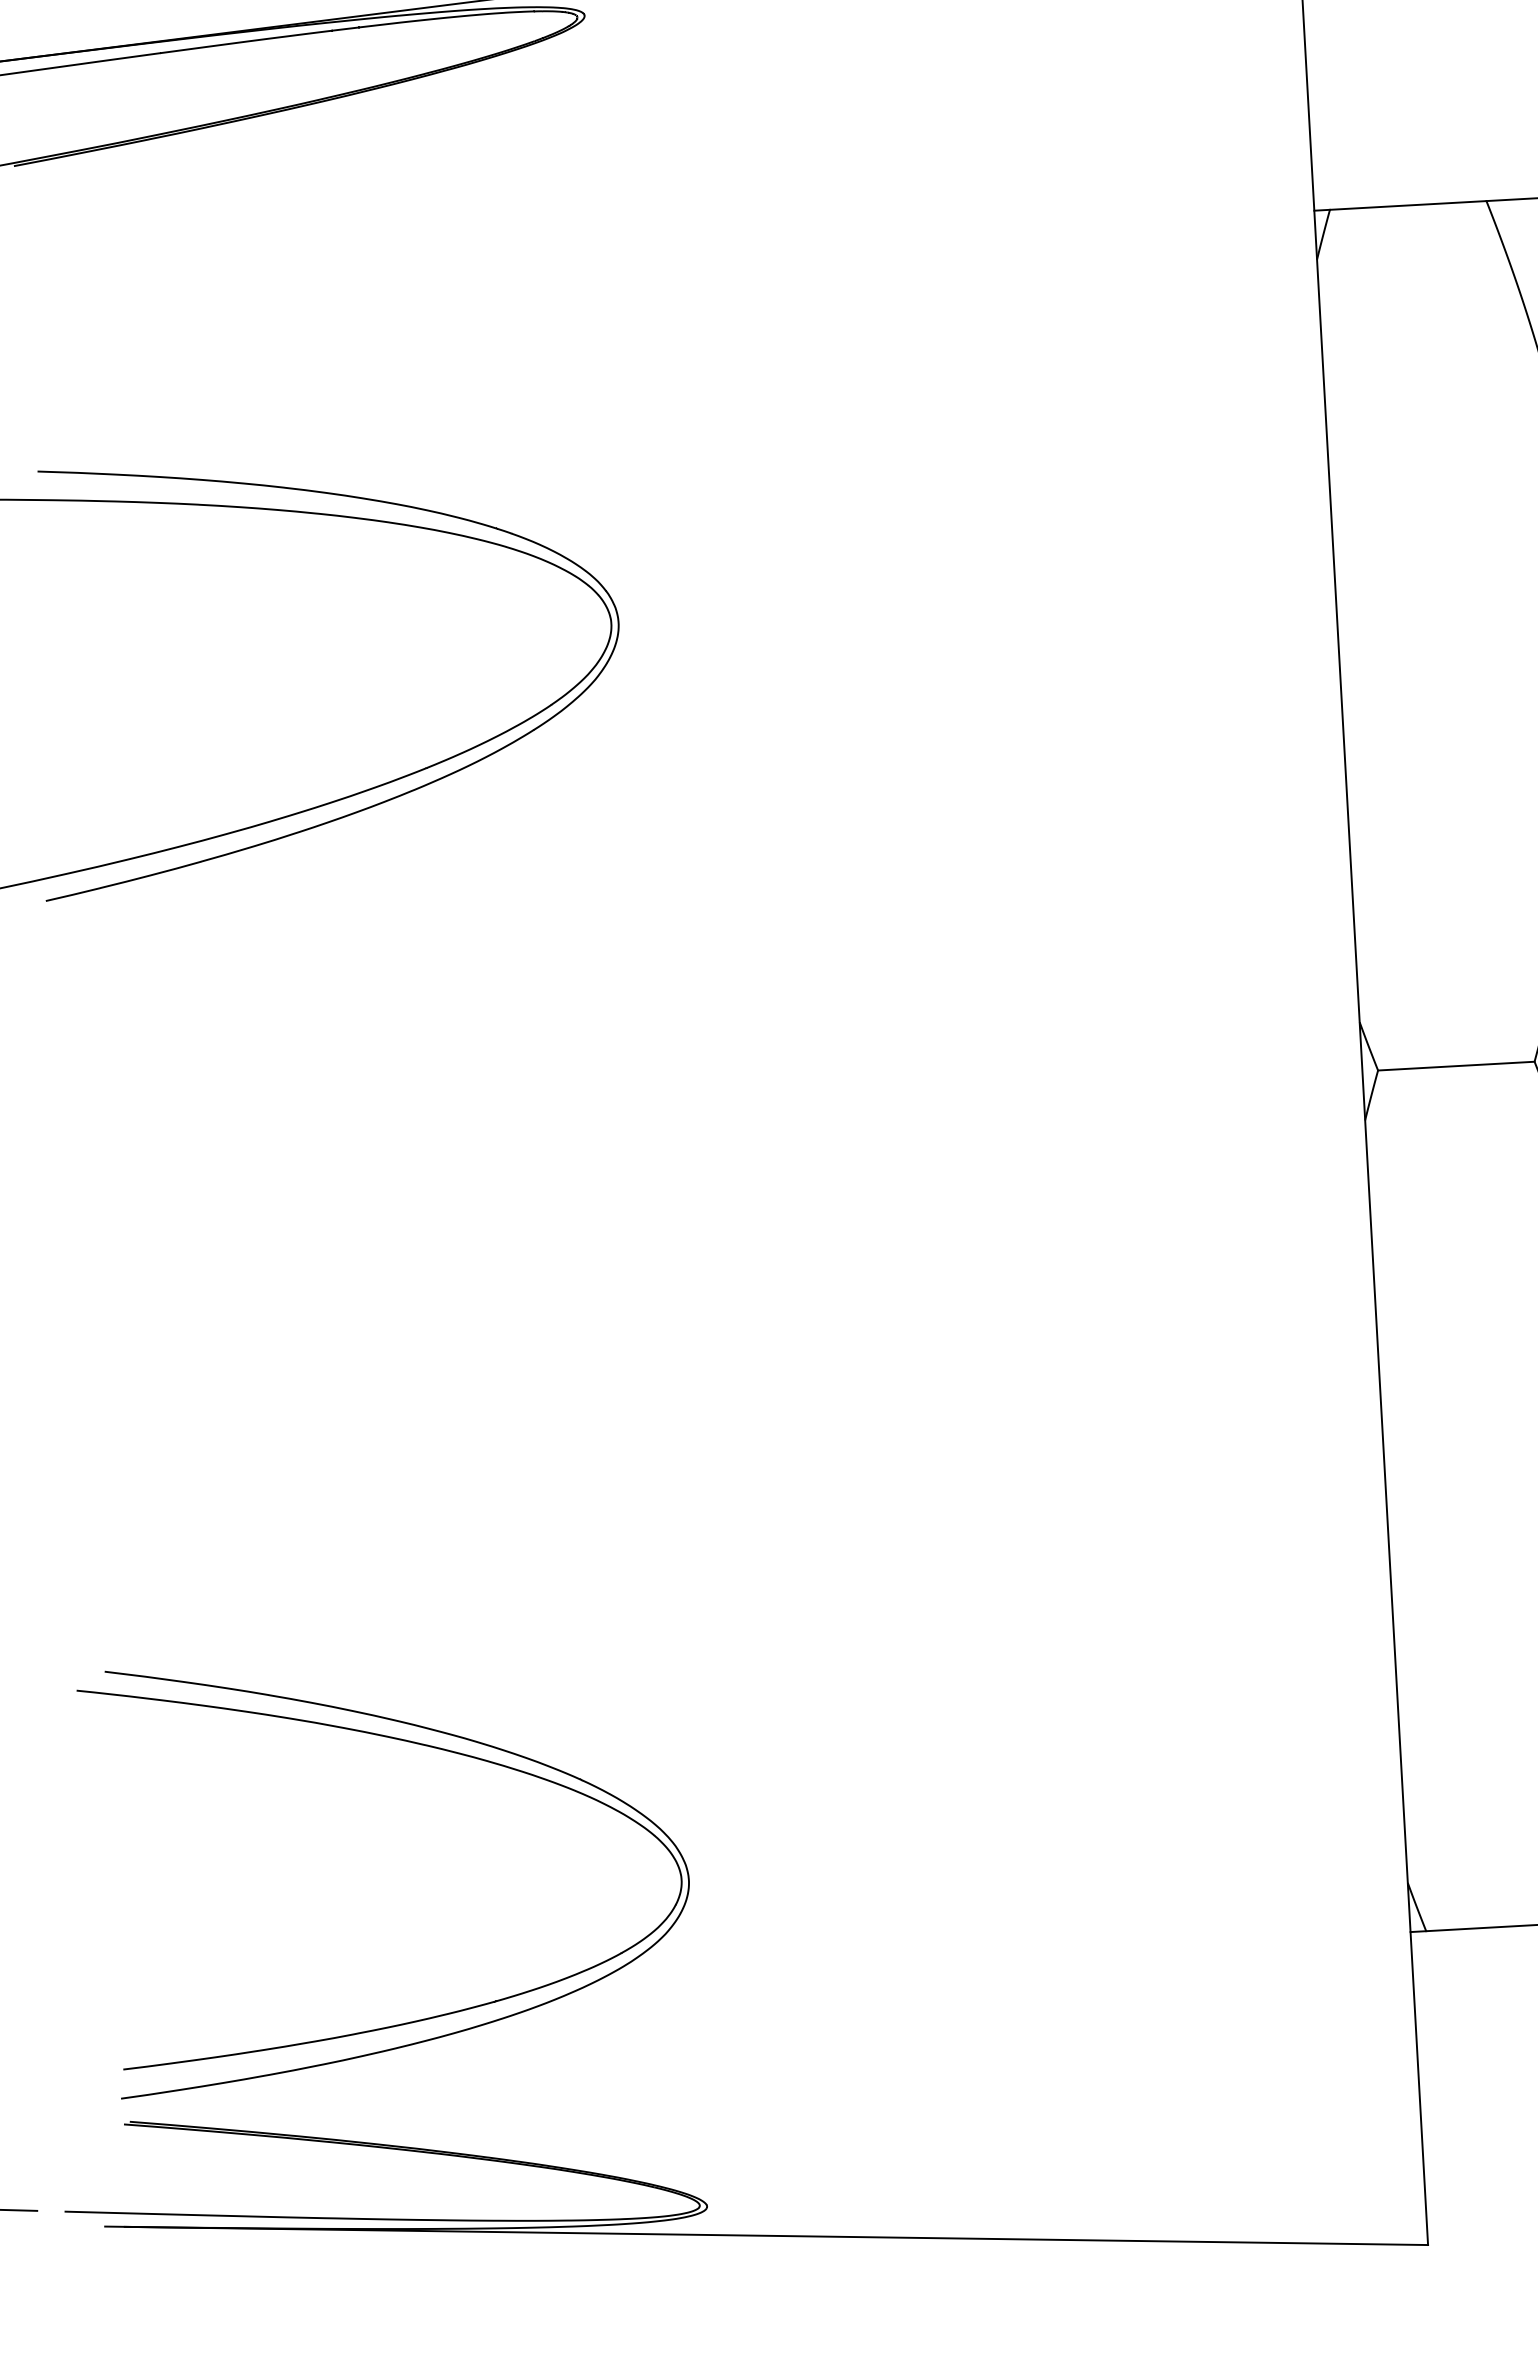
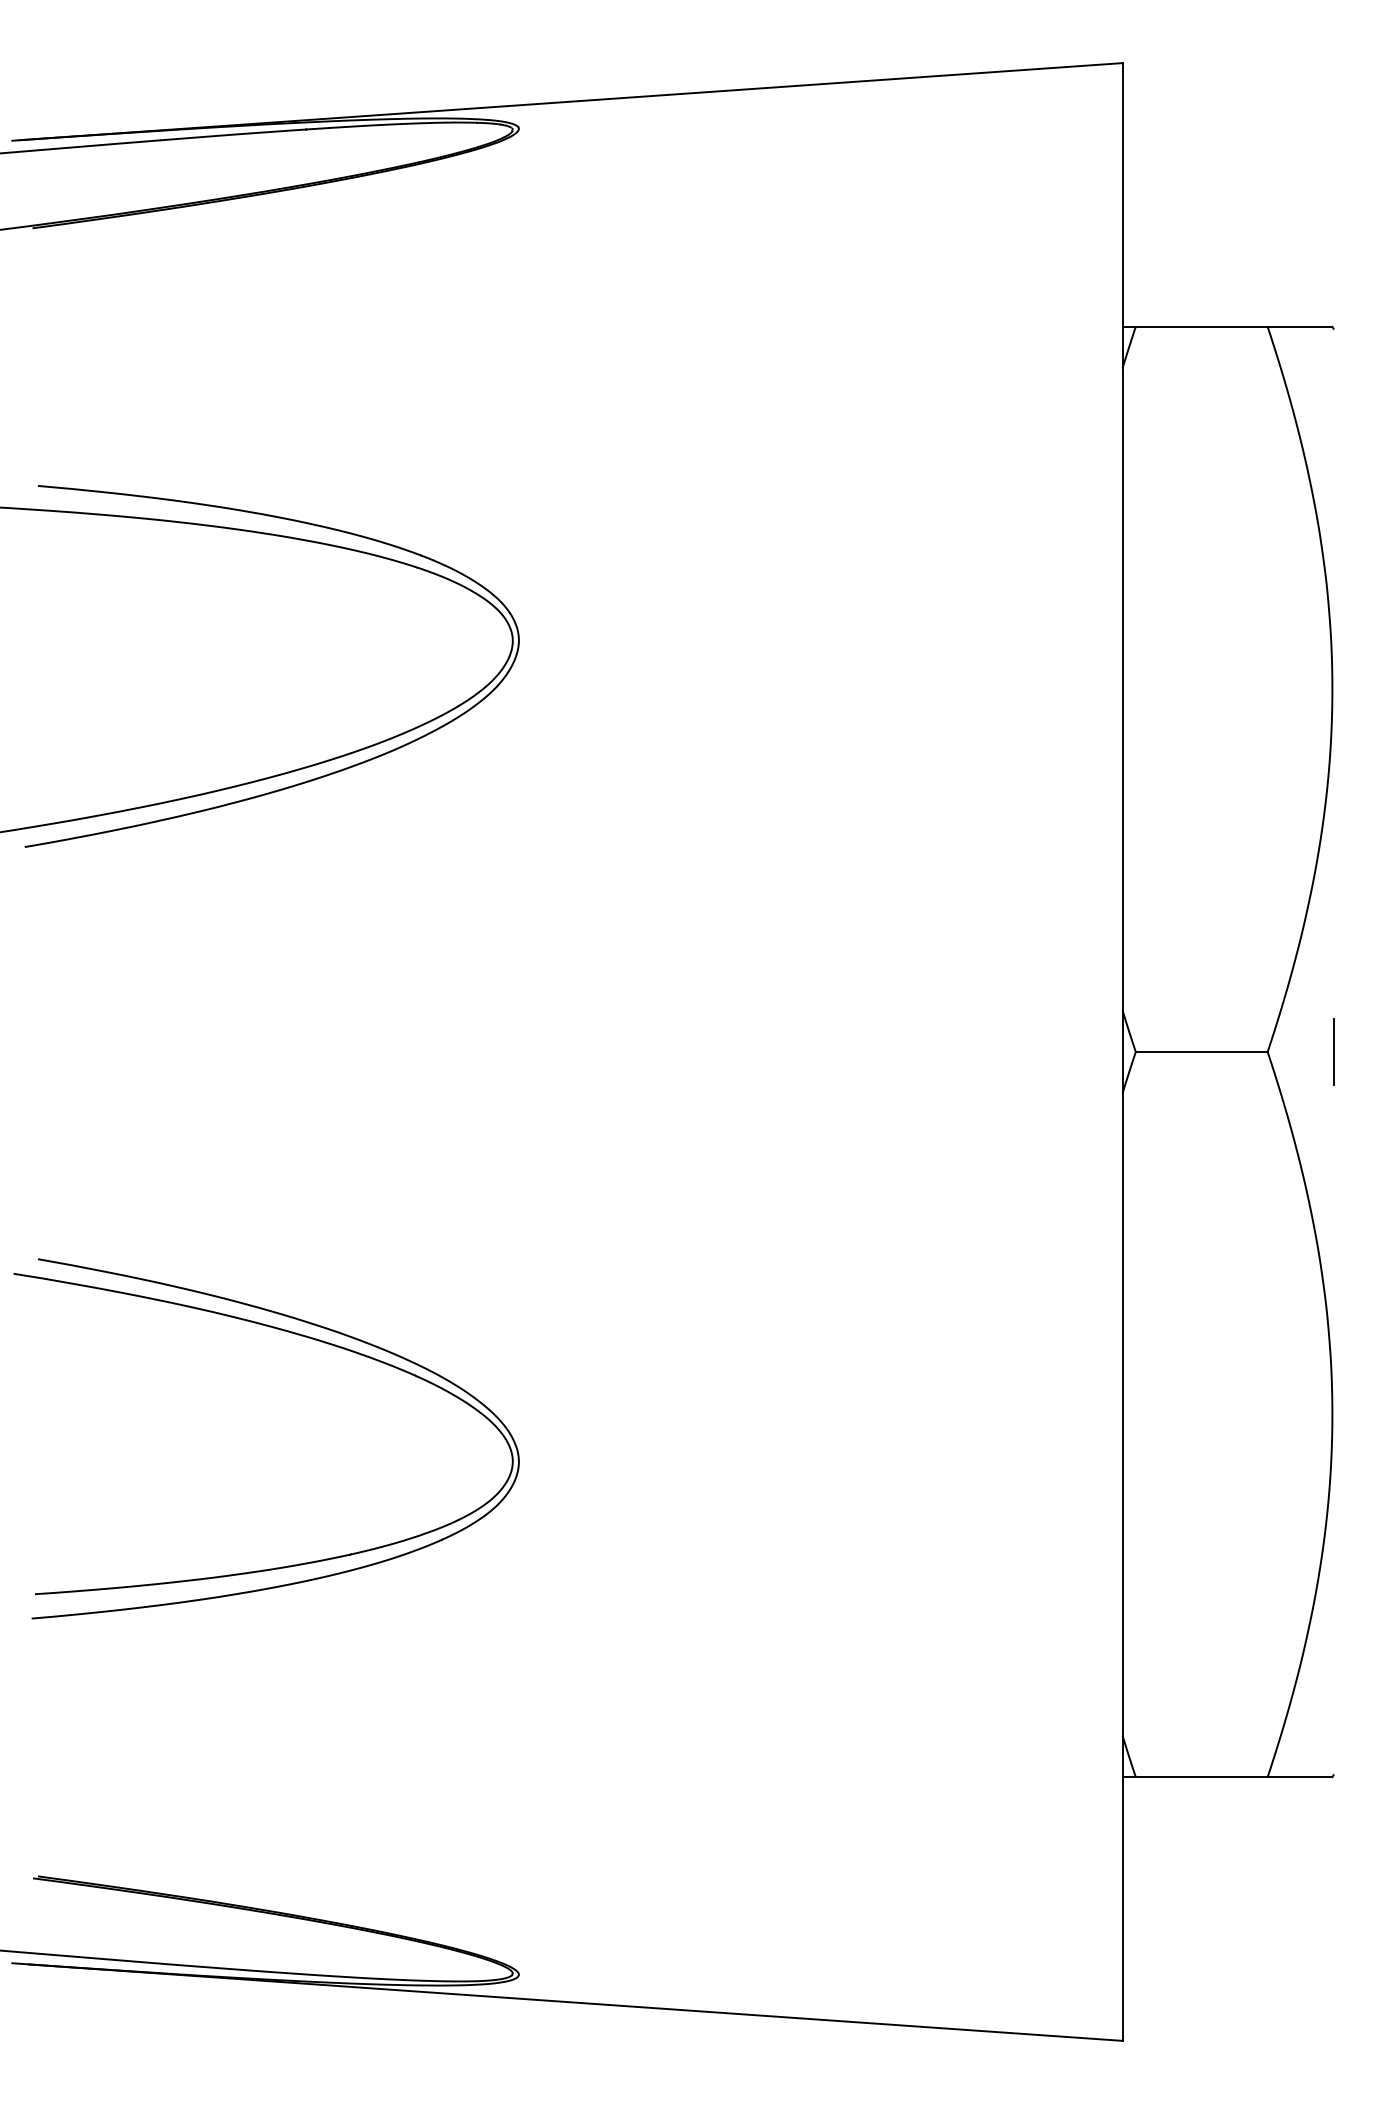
part: (414, 1744) -> (294, 1334), moved

